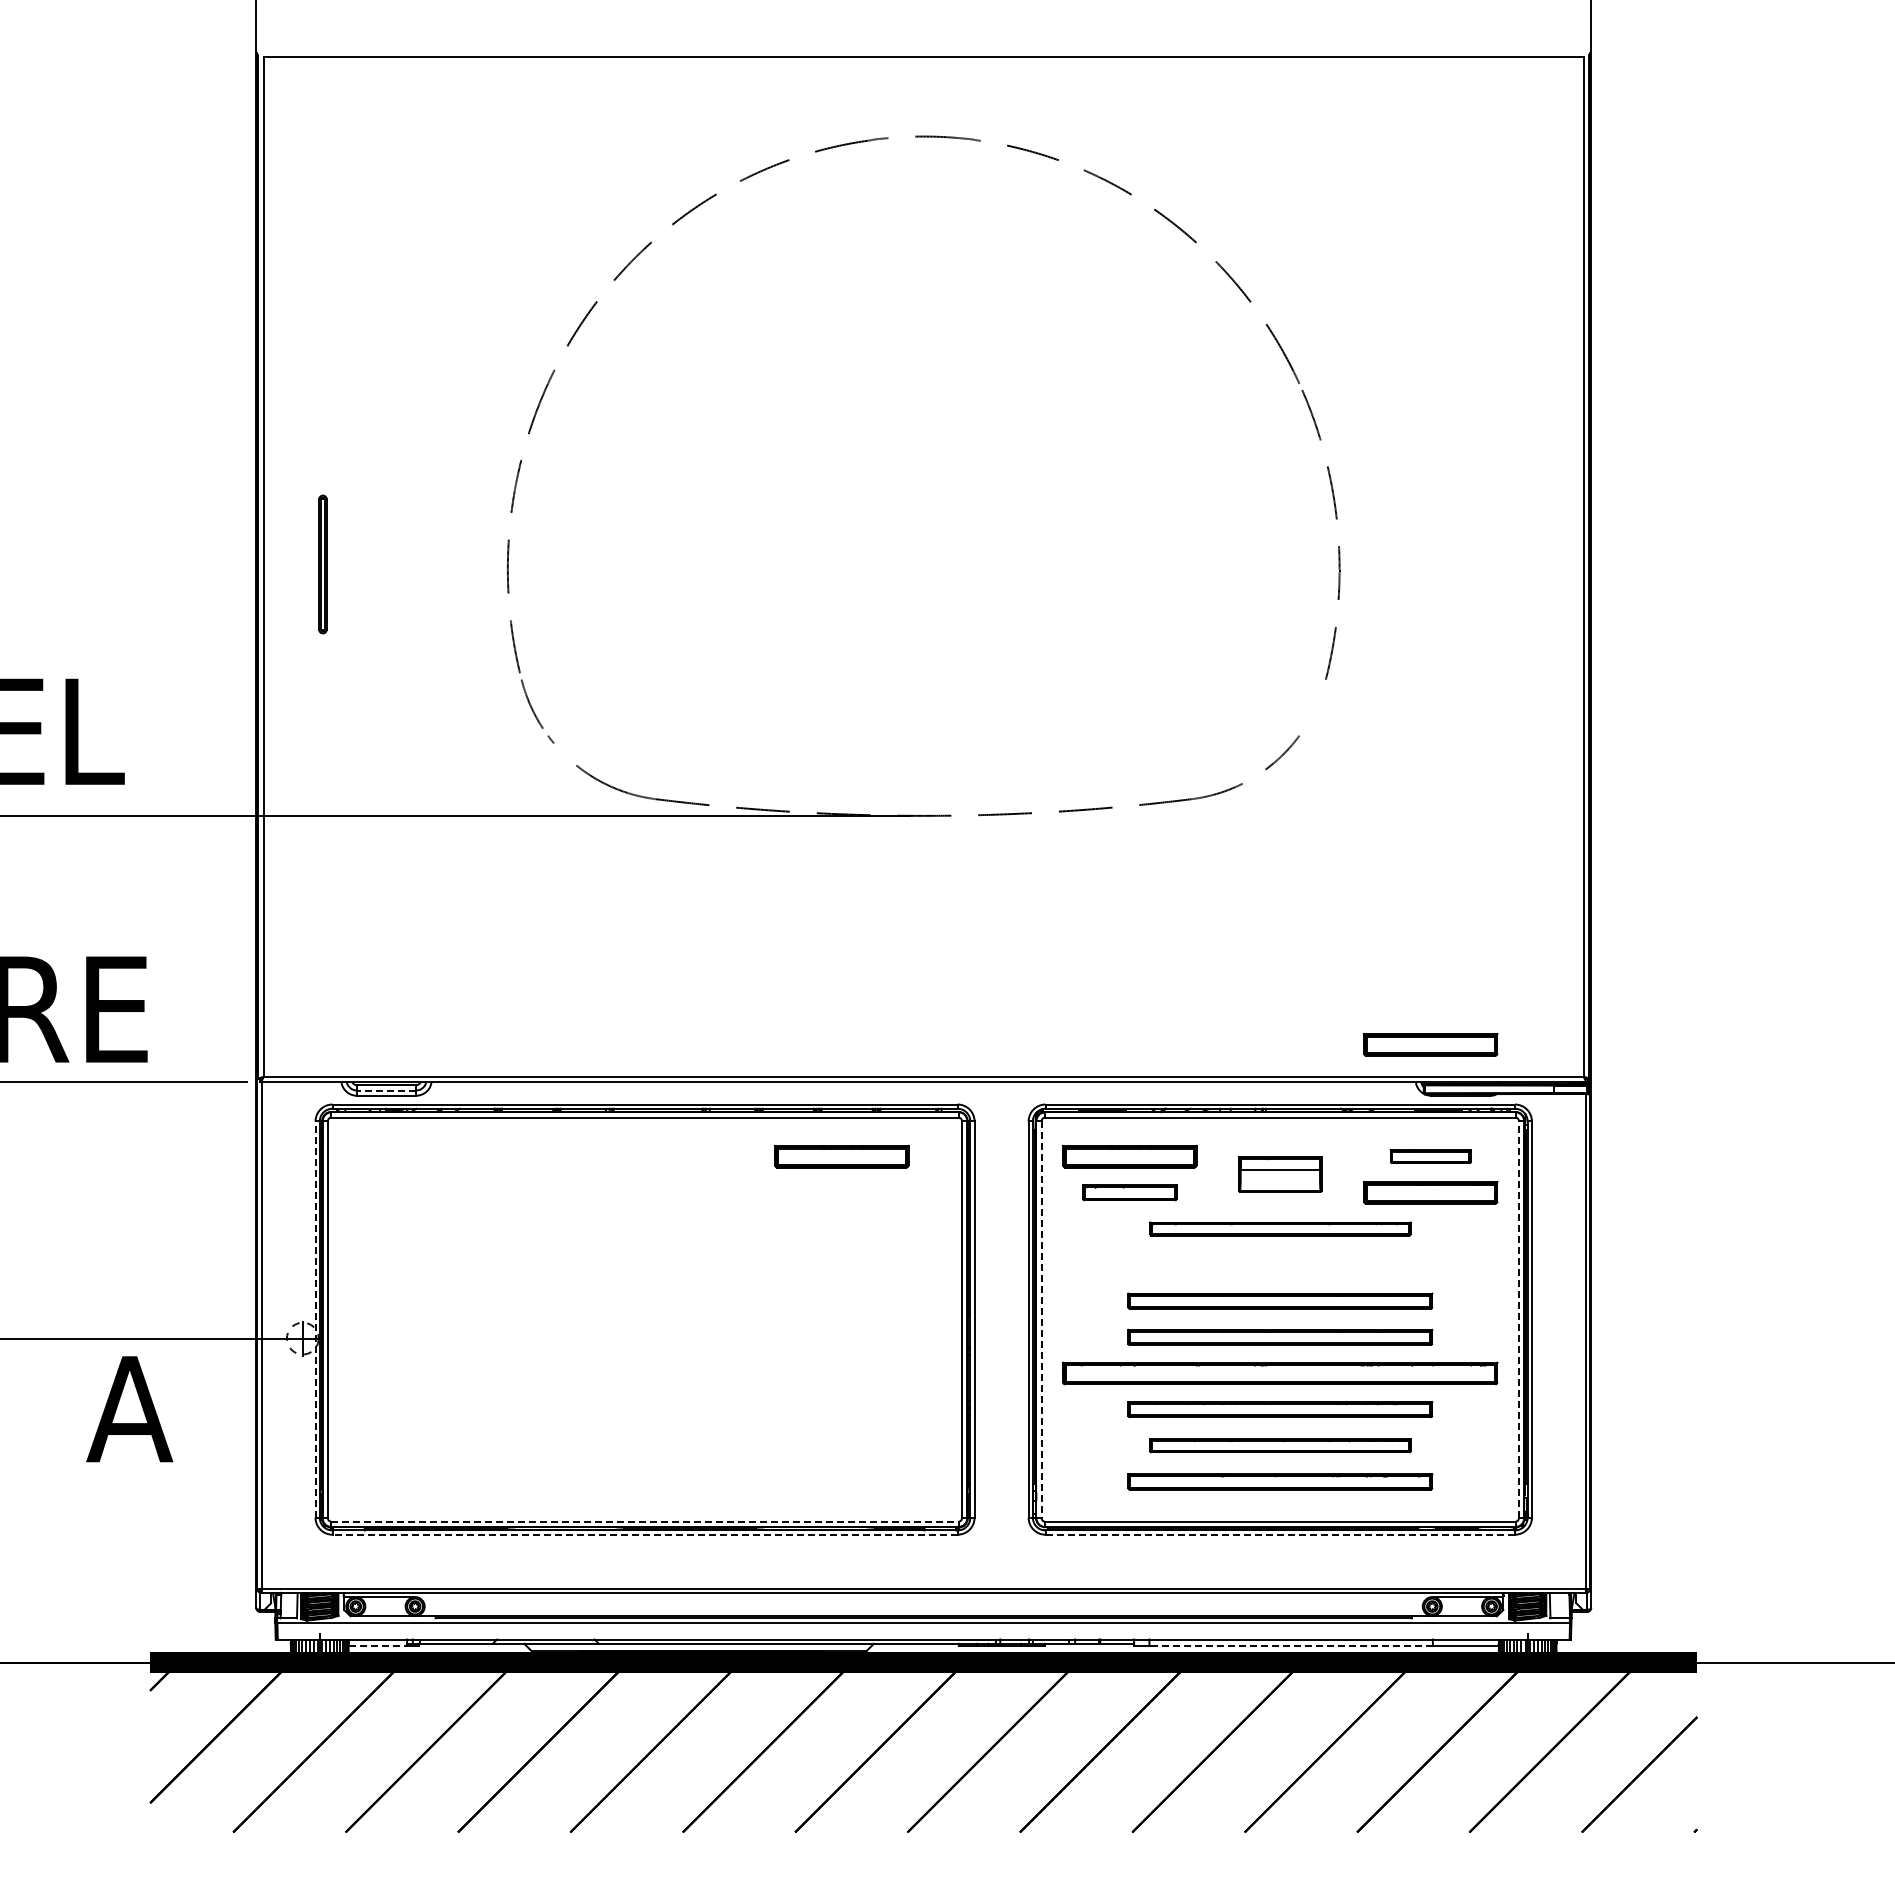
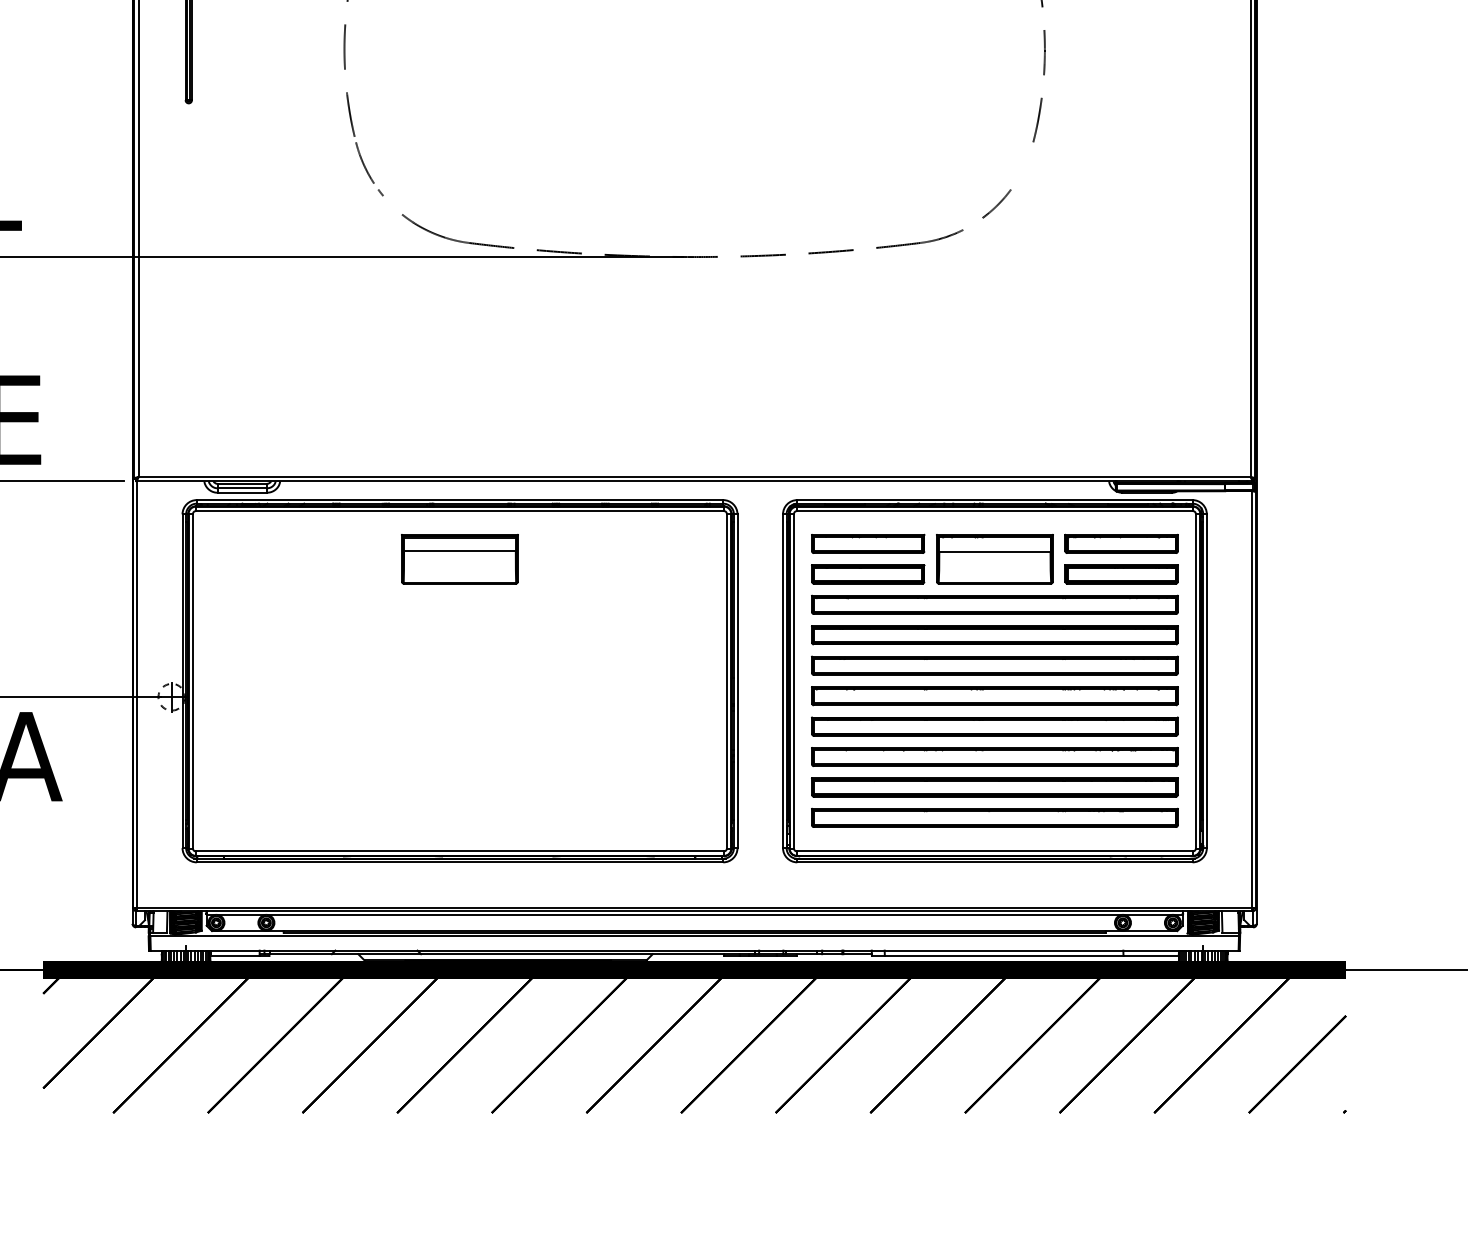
part: (1430, 1044) -> (1121, 449), removed
line: (386, 1090) -> (242, 488), dashed -> solid
part: (841, 1156) -> (625, 543), removed
part: (1430, 1156) -> (1121, 543), size x1.67
part: (644, 1174) -> (459, 559), added
part: (1280, 1174) -> (995, 559), size x1.67
part: (1129, 1192) -> (867, 574), size x1.43
part: (1280, 1228) -> (995, 604), size x1.67
part: (1280, 1264) -> (995, 634), added
part: (1280, 1300) -> (995, 665), size x1.43
line: (315, 1319) -> (182, 681), dashed -> solid
line: (1041, 1319) -> (793, 681), dashed -> solid
line: (1518, 1319) -> (1195, 681), dashed -> solid
part: (1280, 1337) -> (995, 696), size x1.43
part: (1280, 1409) -> (995, 756), size x1.43
part: (1280, 1445) -> (995, 787), size x1.67
part: (1280, 1481) -> (995, 817), size x1.43
line: (644, 1521) -> (459, 851), dashed -> solid
line: (645, 1534) -> (460, 862), dashed -> solid
line: (1280, 1534) -> (995, 862), dashed -> solid
line: (923, 1597) -> (694, 915), added
line: (378, 1645) -> (235, 955), dashed -> solid
line: (1291, 1645) -> (1004, 955), dashed -> solid

